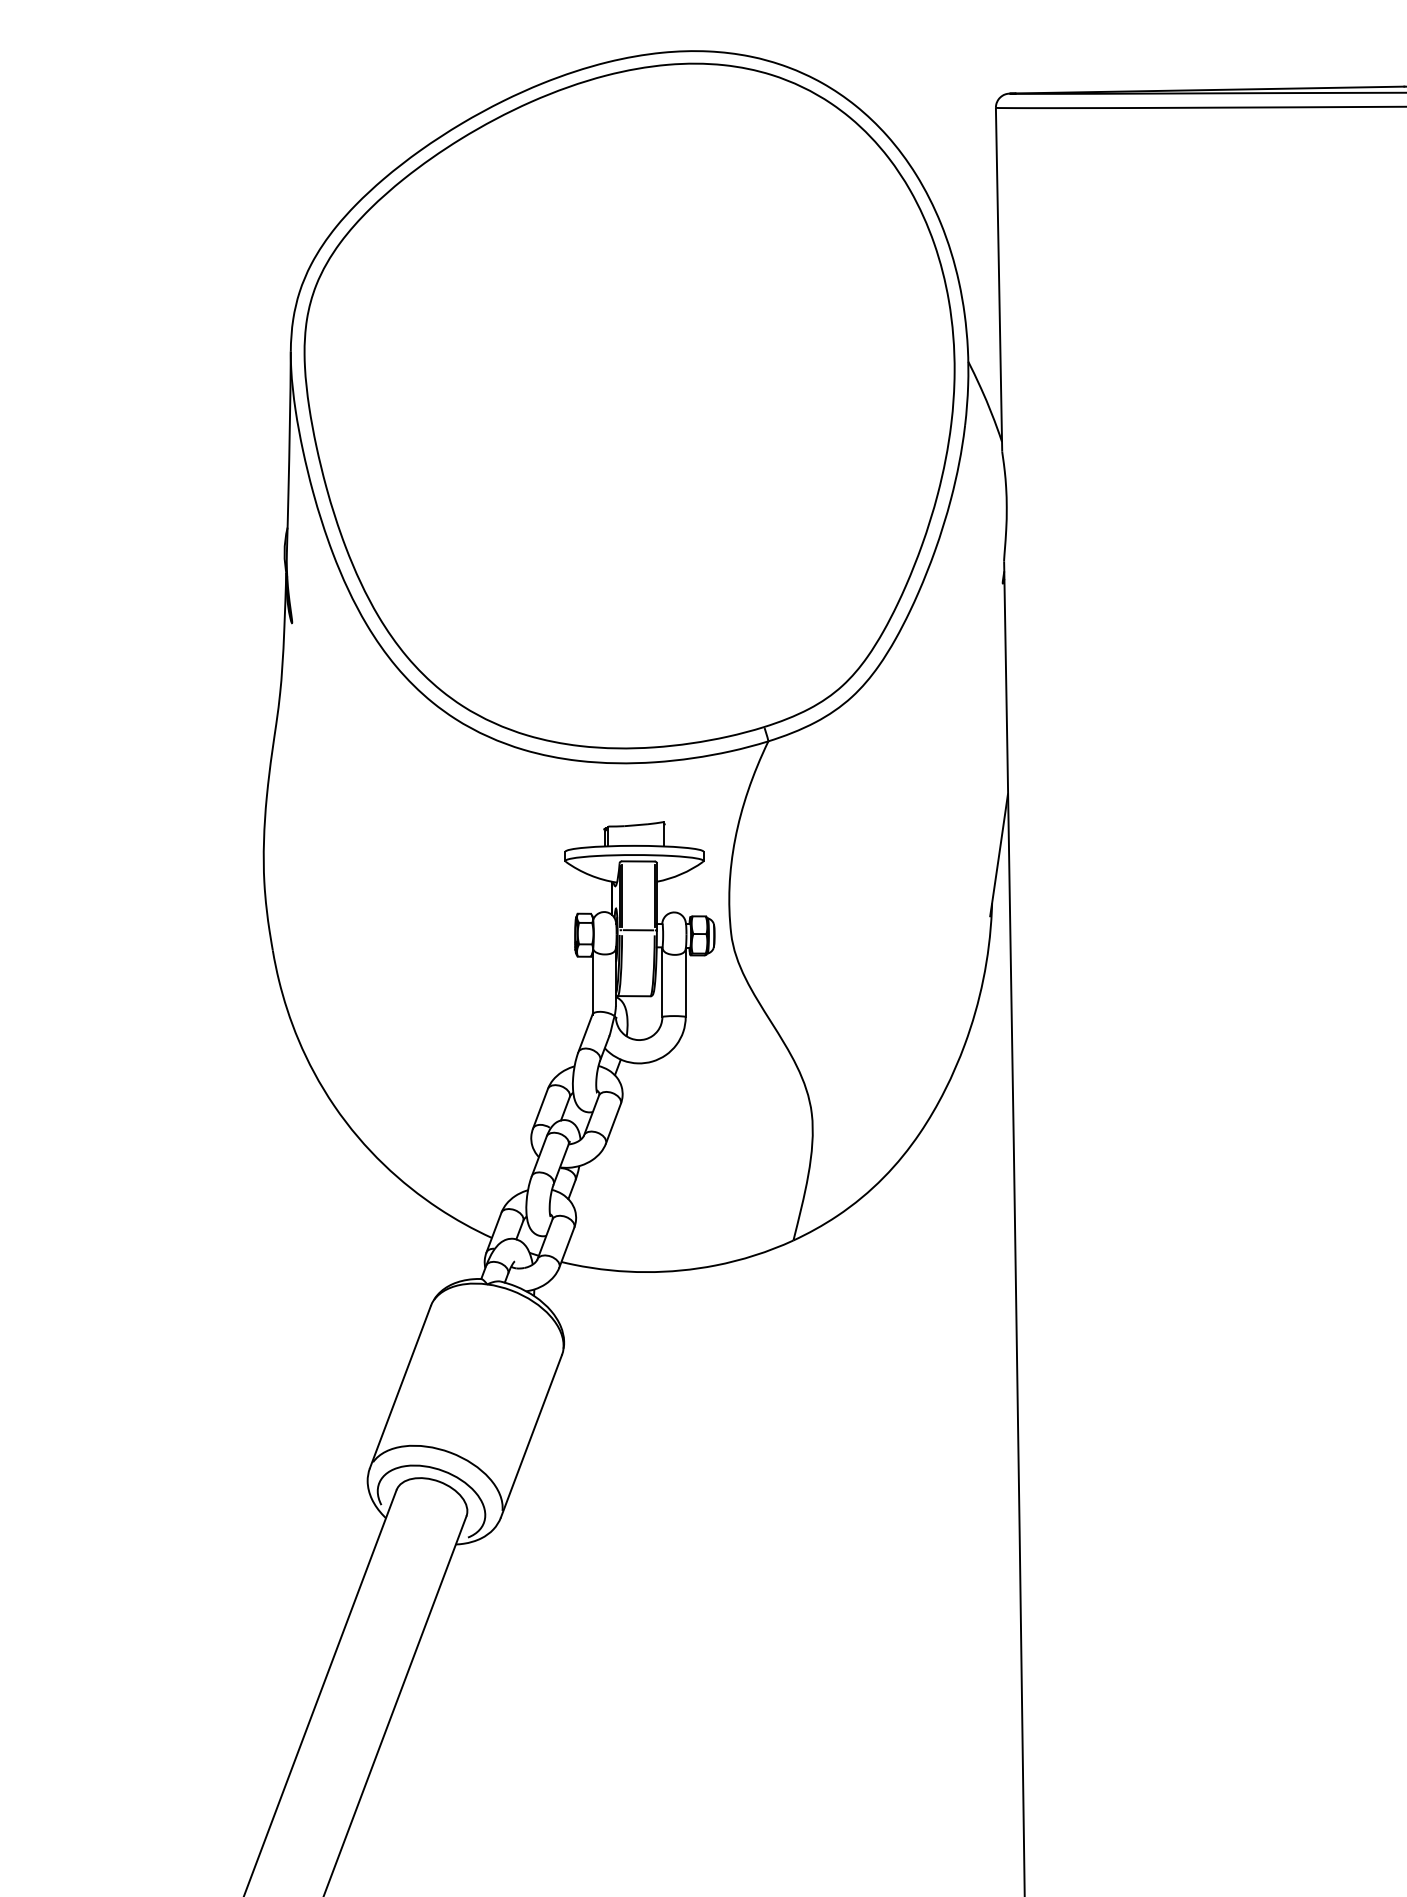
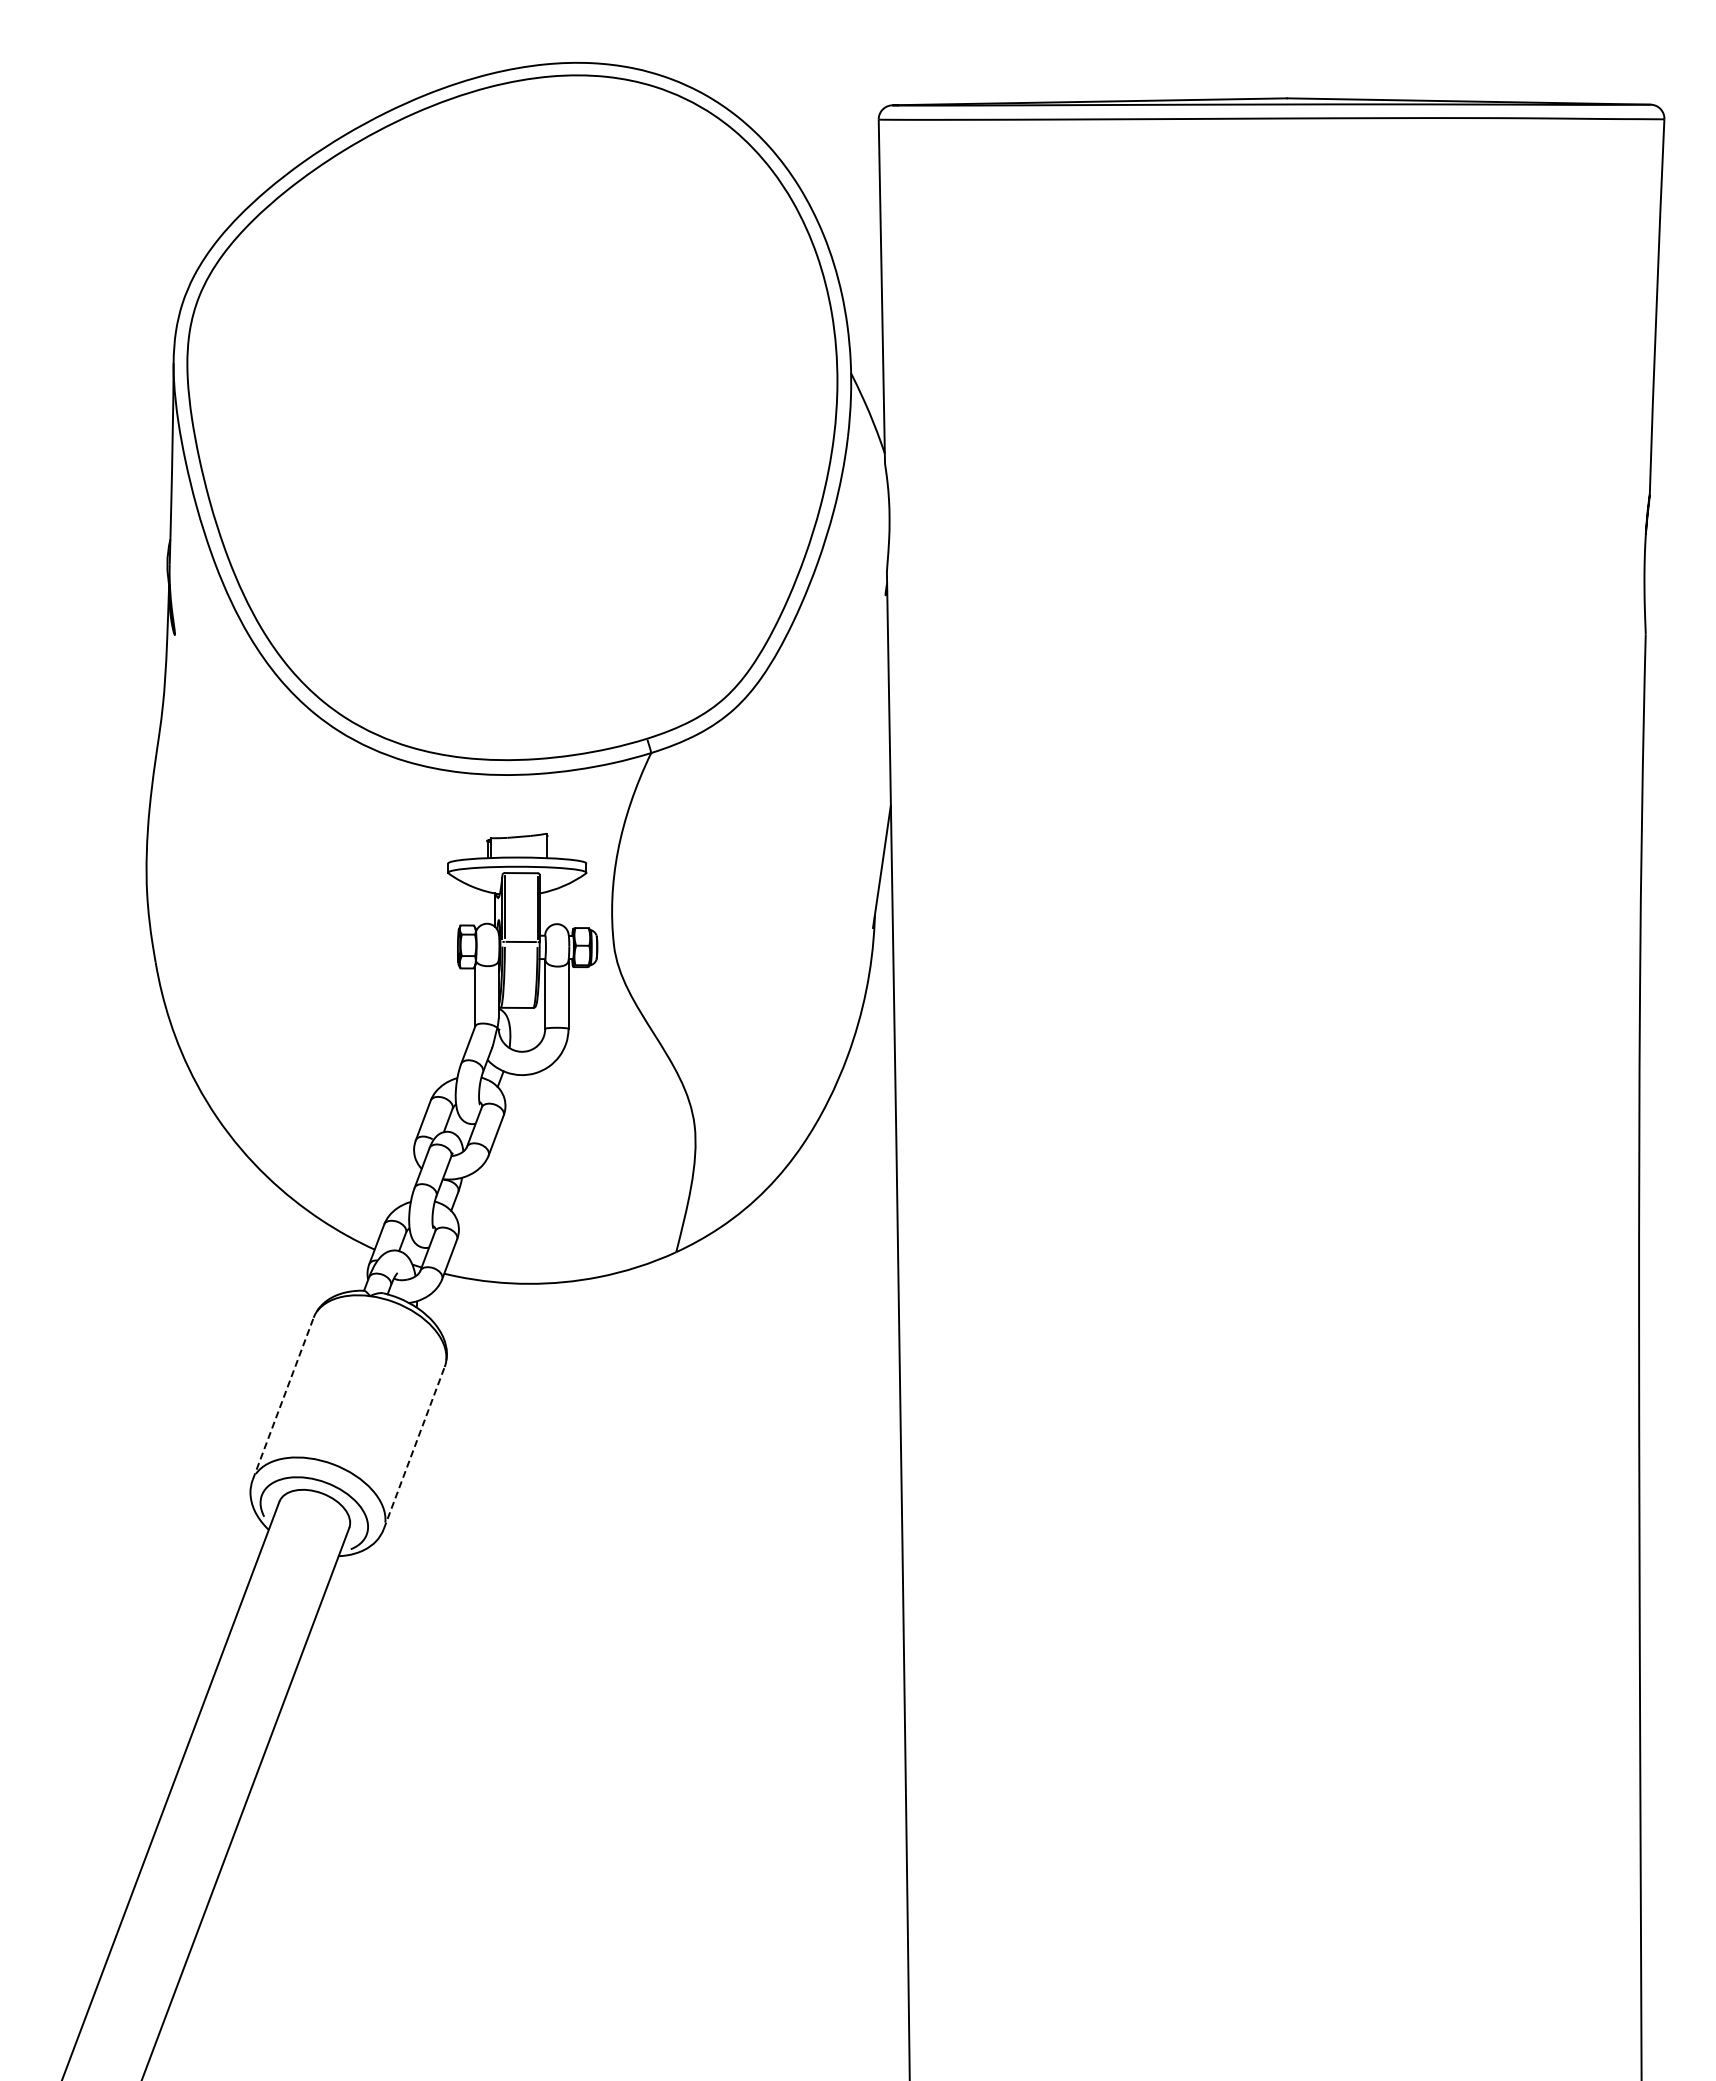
line: (400, 1386) -> (283, 1398), solid -> dashed
line: (531, 1436) -> (414, 1448), solid -> dashed

